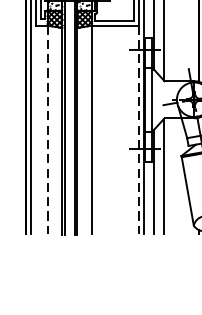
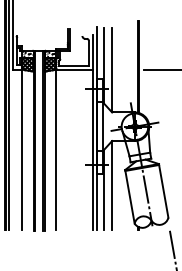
line: (48, 130) -> (22, 150), dashed -> solid
line: (139, 130) -> (92, 150), dashed -> solid

